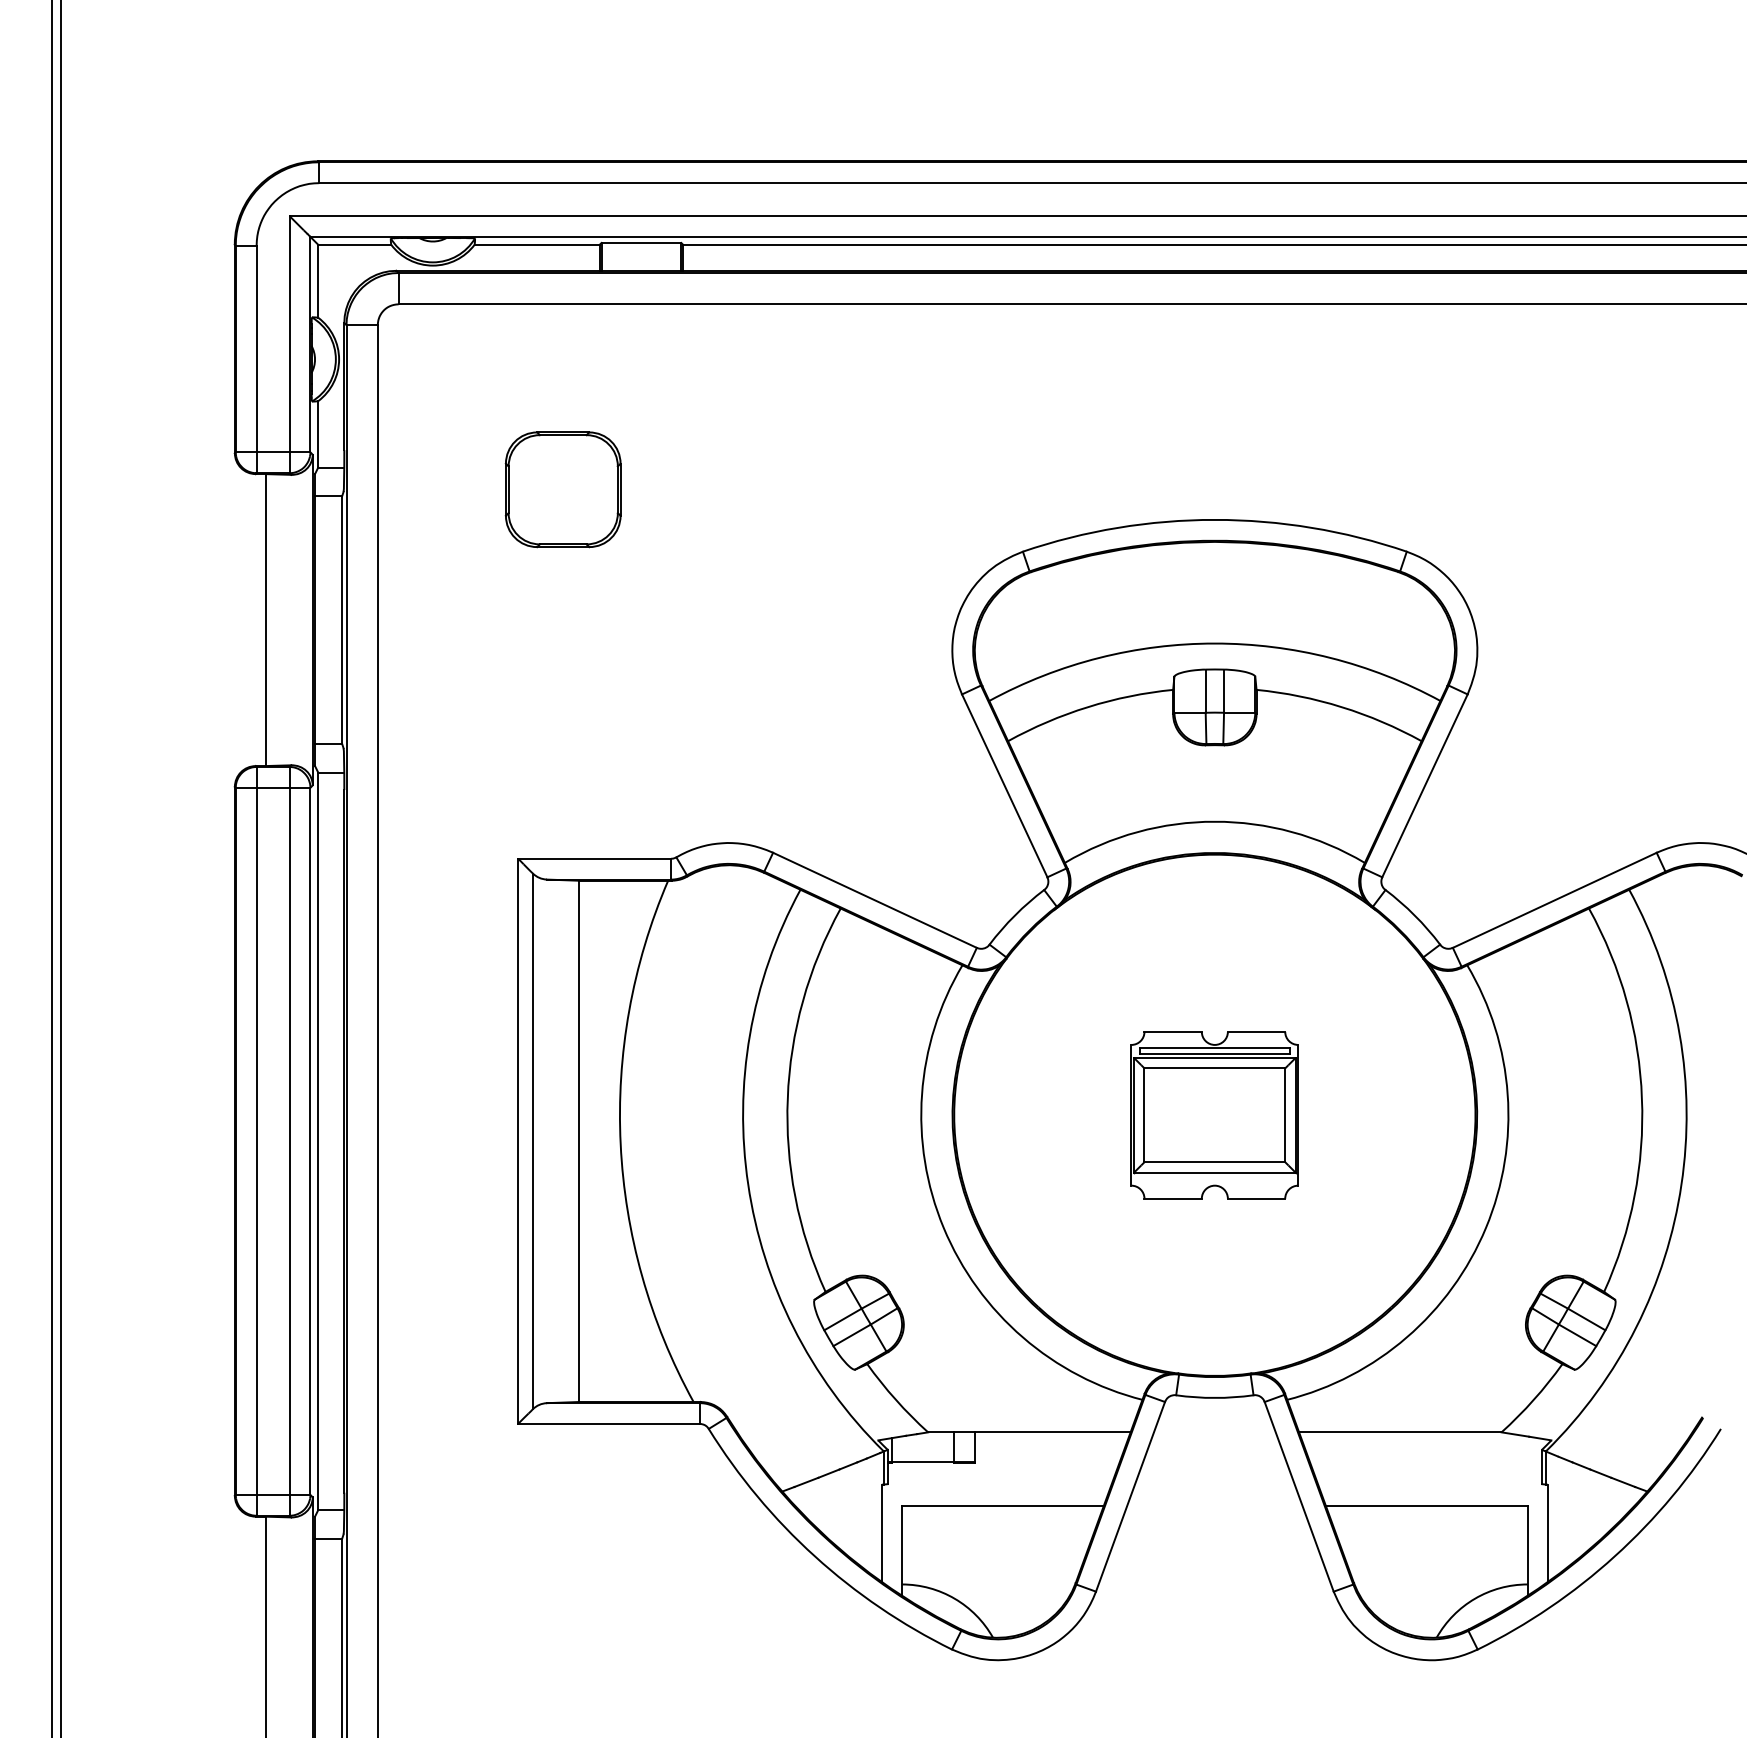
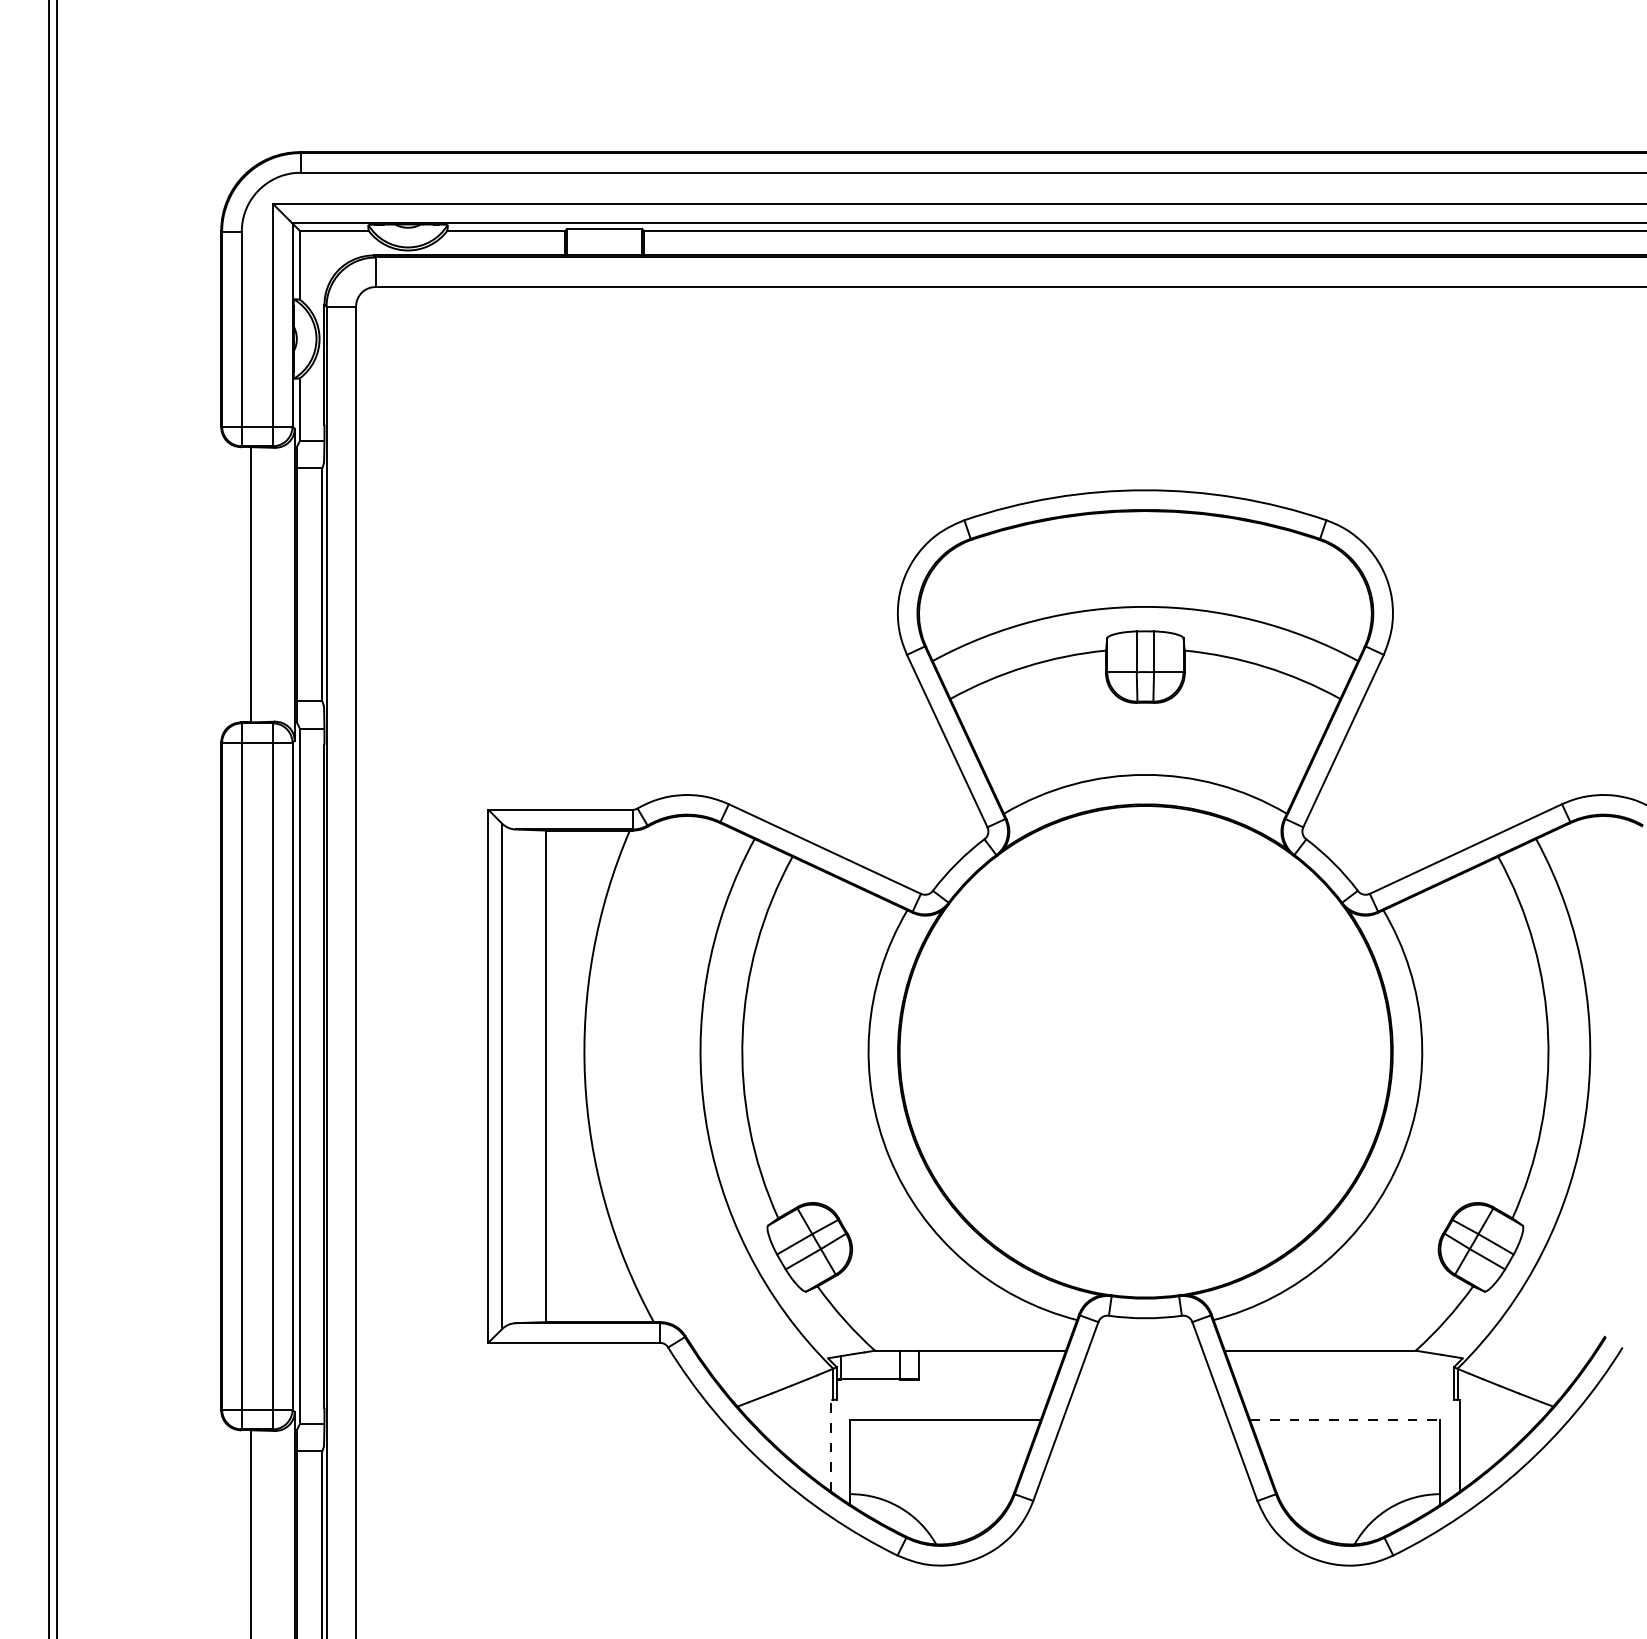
part: (562, 489) -> (530, 461), removed
part: (1214, 1115) -> (1145, 1051), removed
line: (1426, 1506) -> (1344, 1420), solid -> dashed
line: (881, 1533) -> (831, 1446), solid -> dashed

